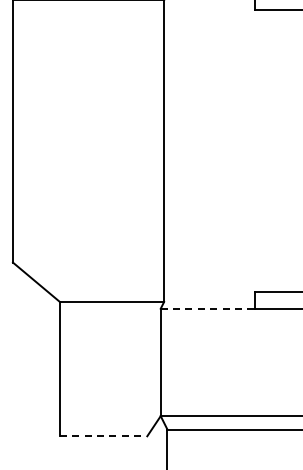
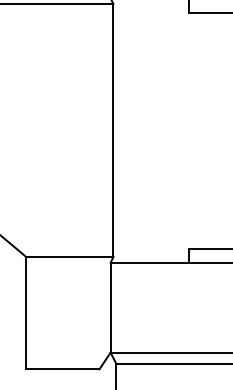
line: (207, 308) -> (149, 262), dashed -> solid
line: (103, 436) -> (62, 369), dashed -> solid

